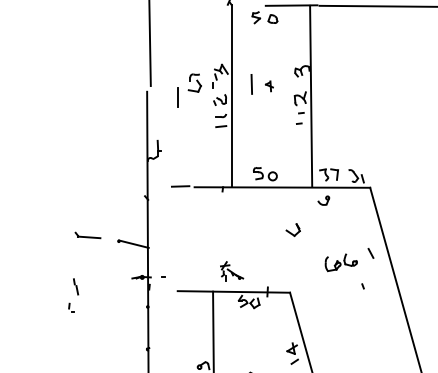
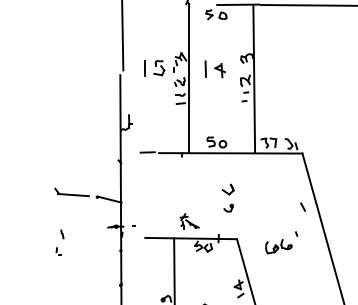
part: (269, 86) -> (220, 70), size x1.67
line: (177, 97) -> (145, 68), moved
part: (323, 200) -> (228, 208), moved
part: (292, 229) -> (227, 189), moved
part: (87, 235) -> (71, 192), size x1.67
part: (340, 262) -> (278, 246), moved
part: (76, 286) -> (62, 234), size x0.62

